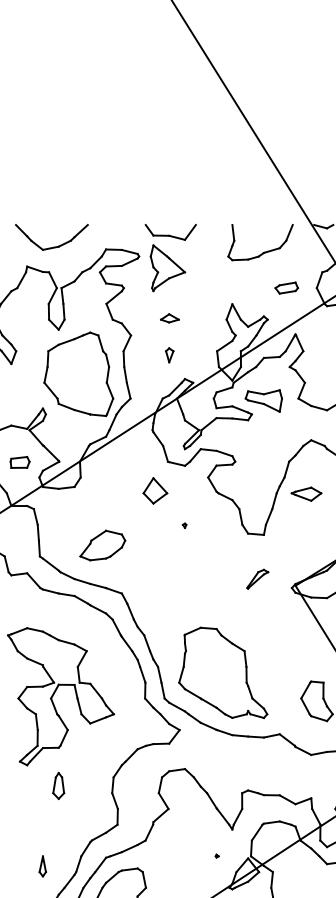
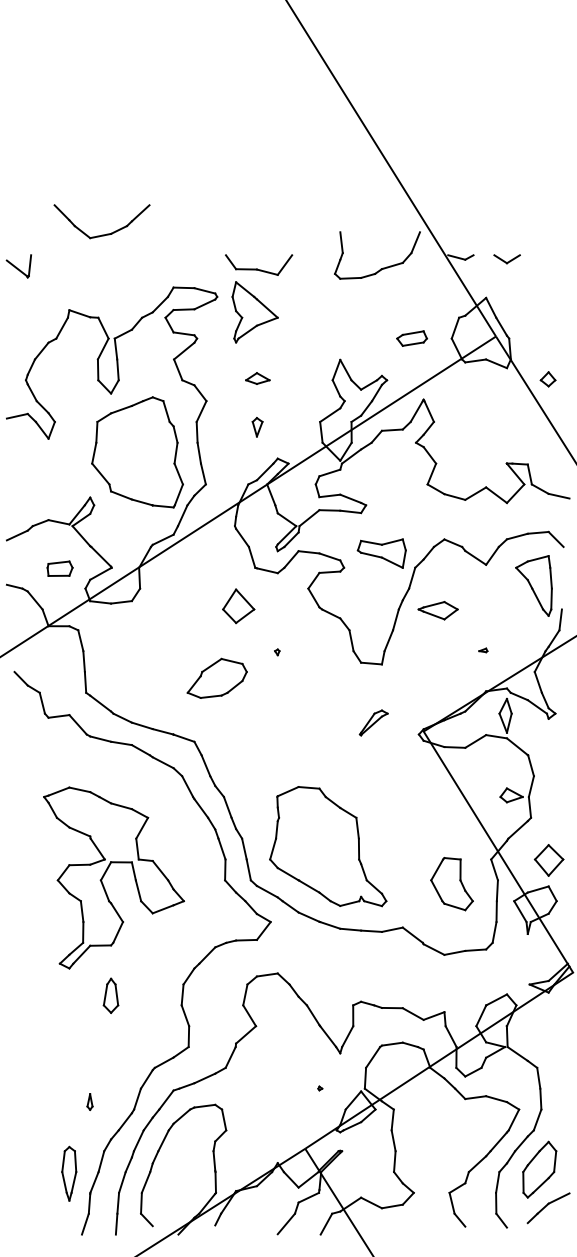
part: (55, 246) -> (106, 233), moved
part: (262, 252) -> (380, 268), moved
part: (263, 400) -> (381, 553), moved
part: (102, 544) -> (216, 677), moved
part: (42, 866) -> (89, 1101), size x0.6

